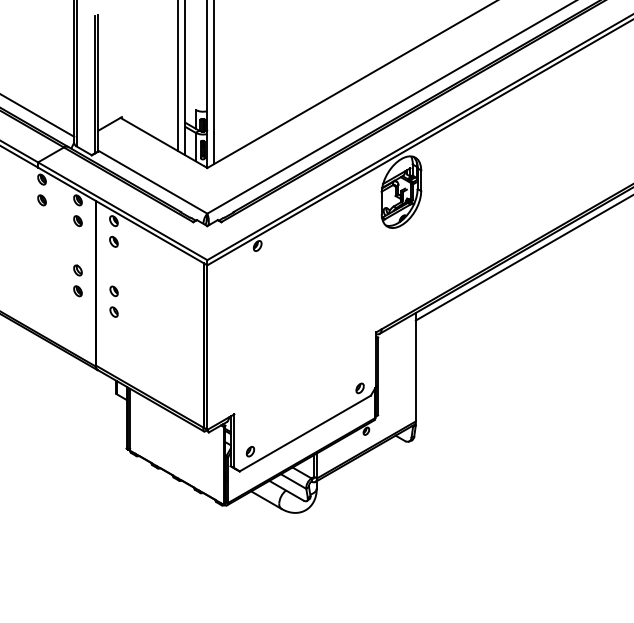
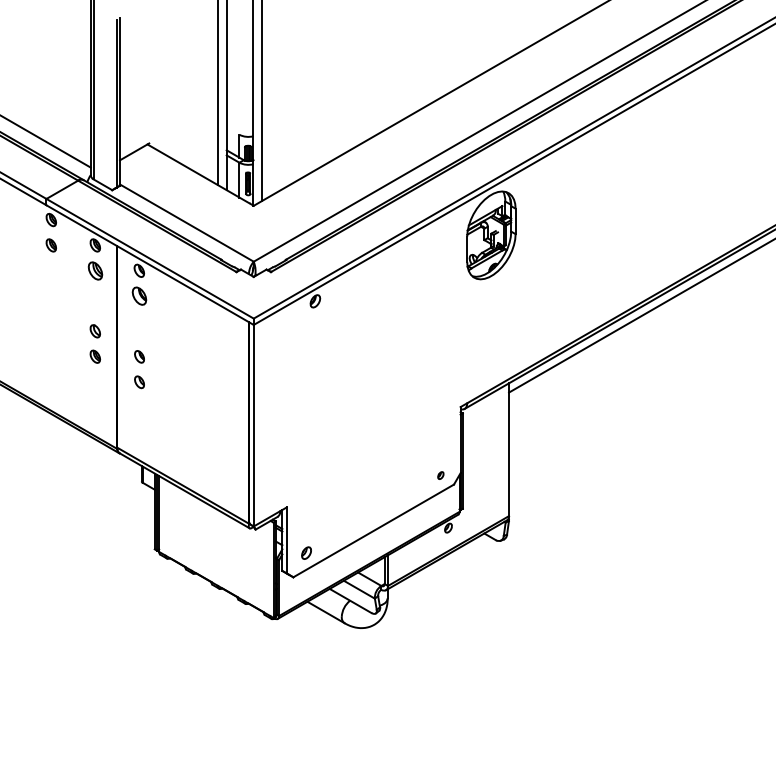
part: (77, 220) -> (94, 270), size x1.4
part: (113, 242) -> (138, 296), size x1.4
part: (359, 388) -> (440, 475), size x0.6

